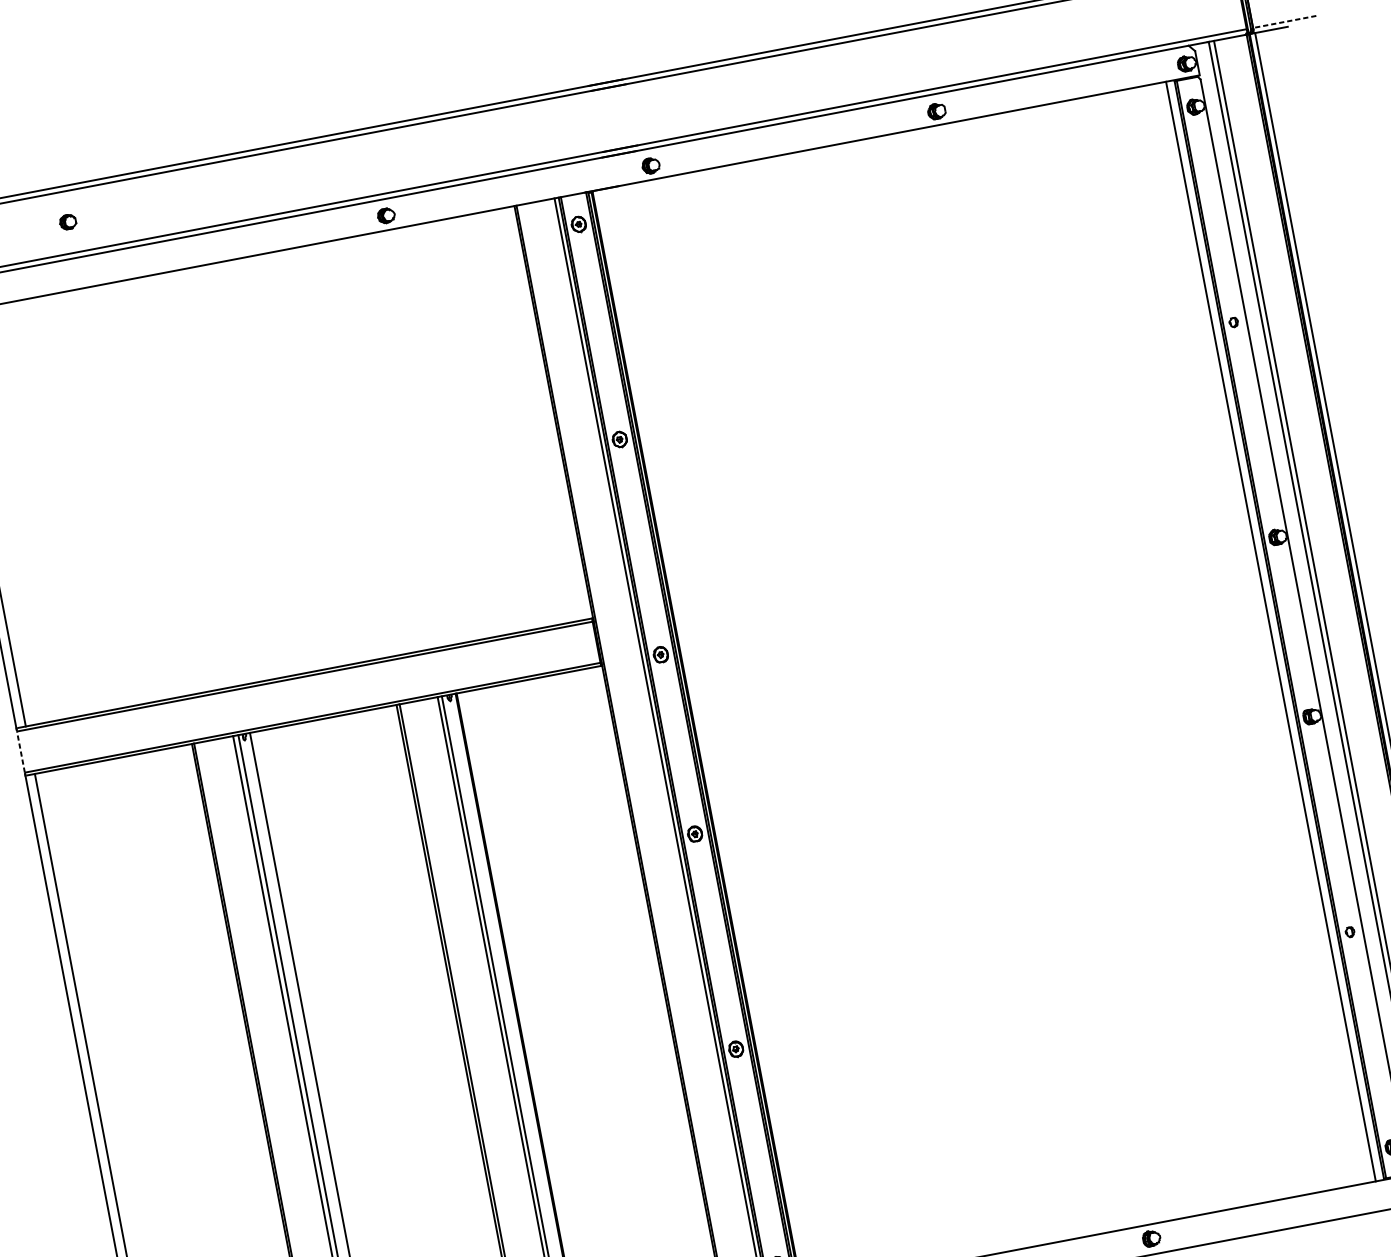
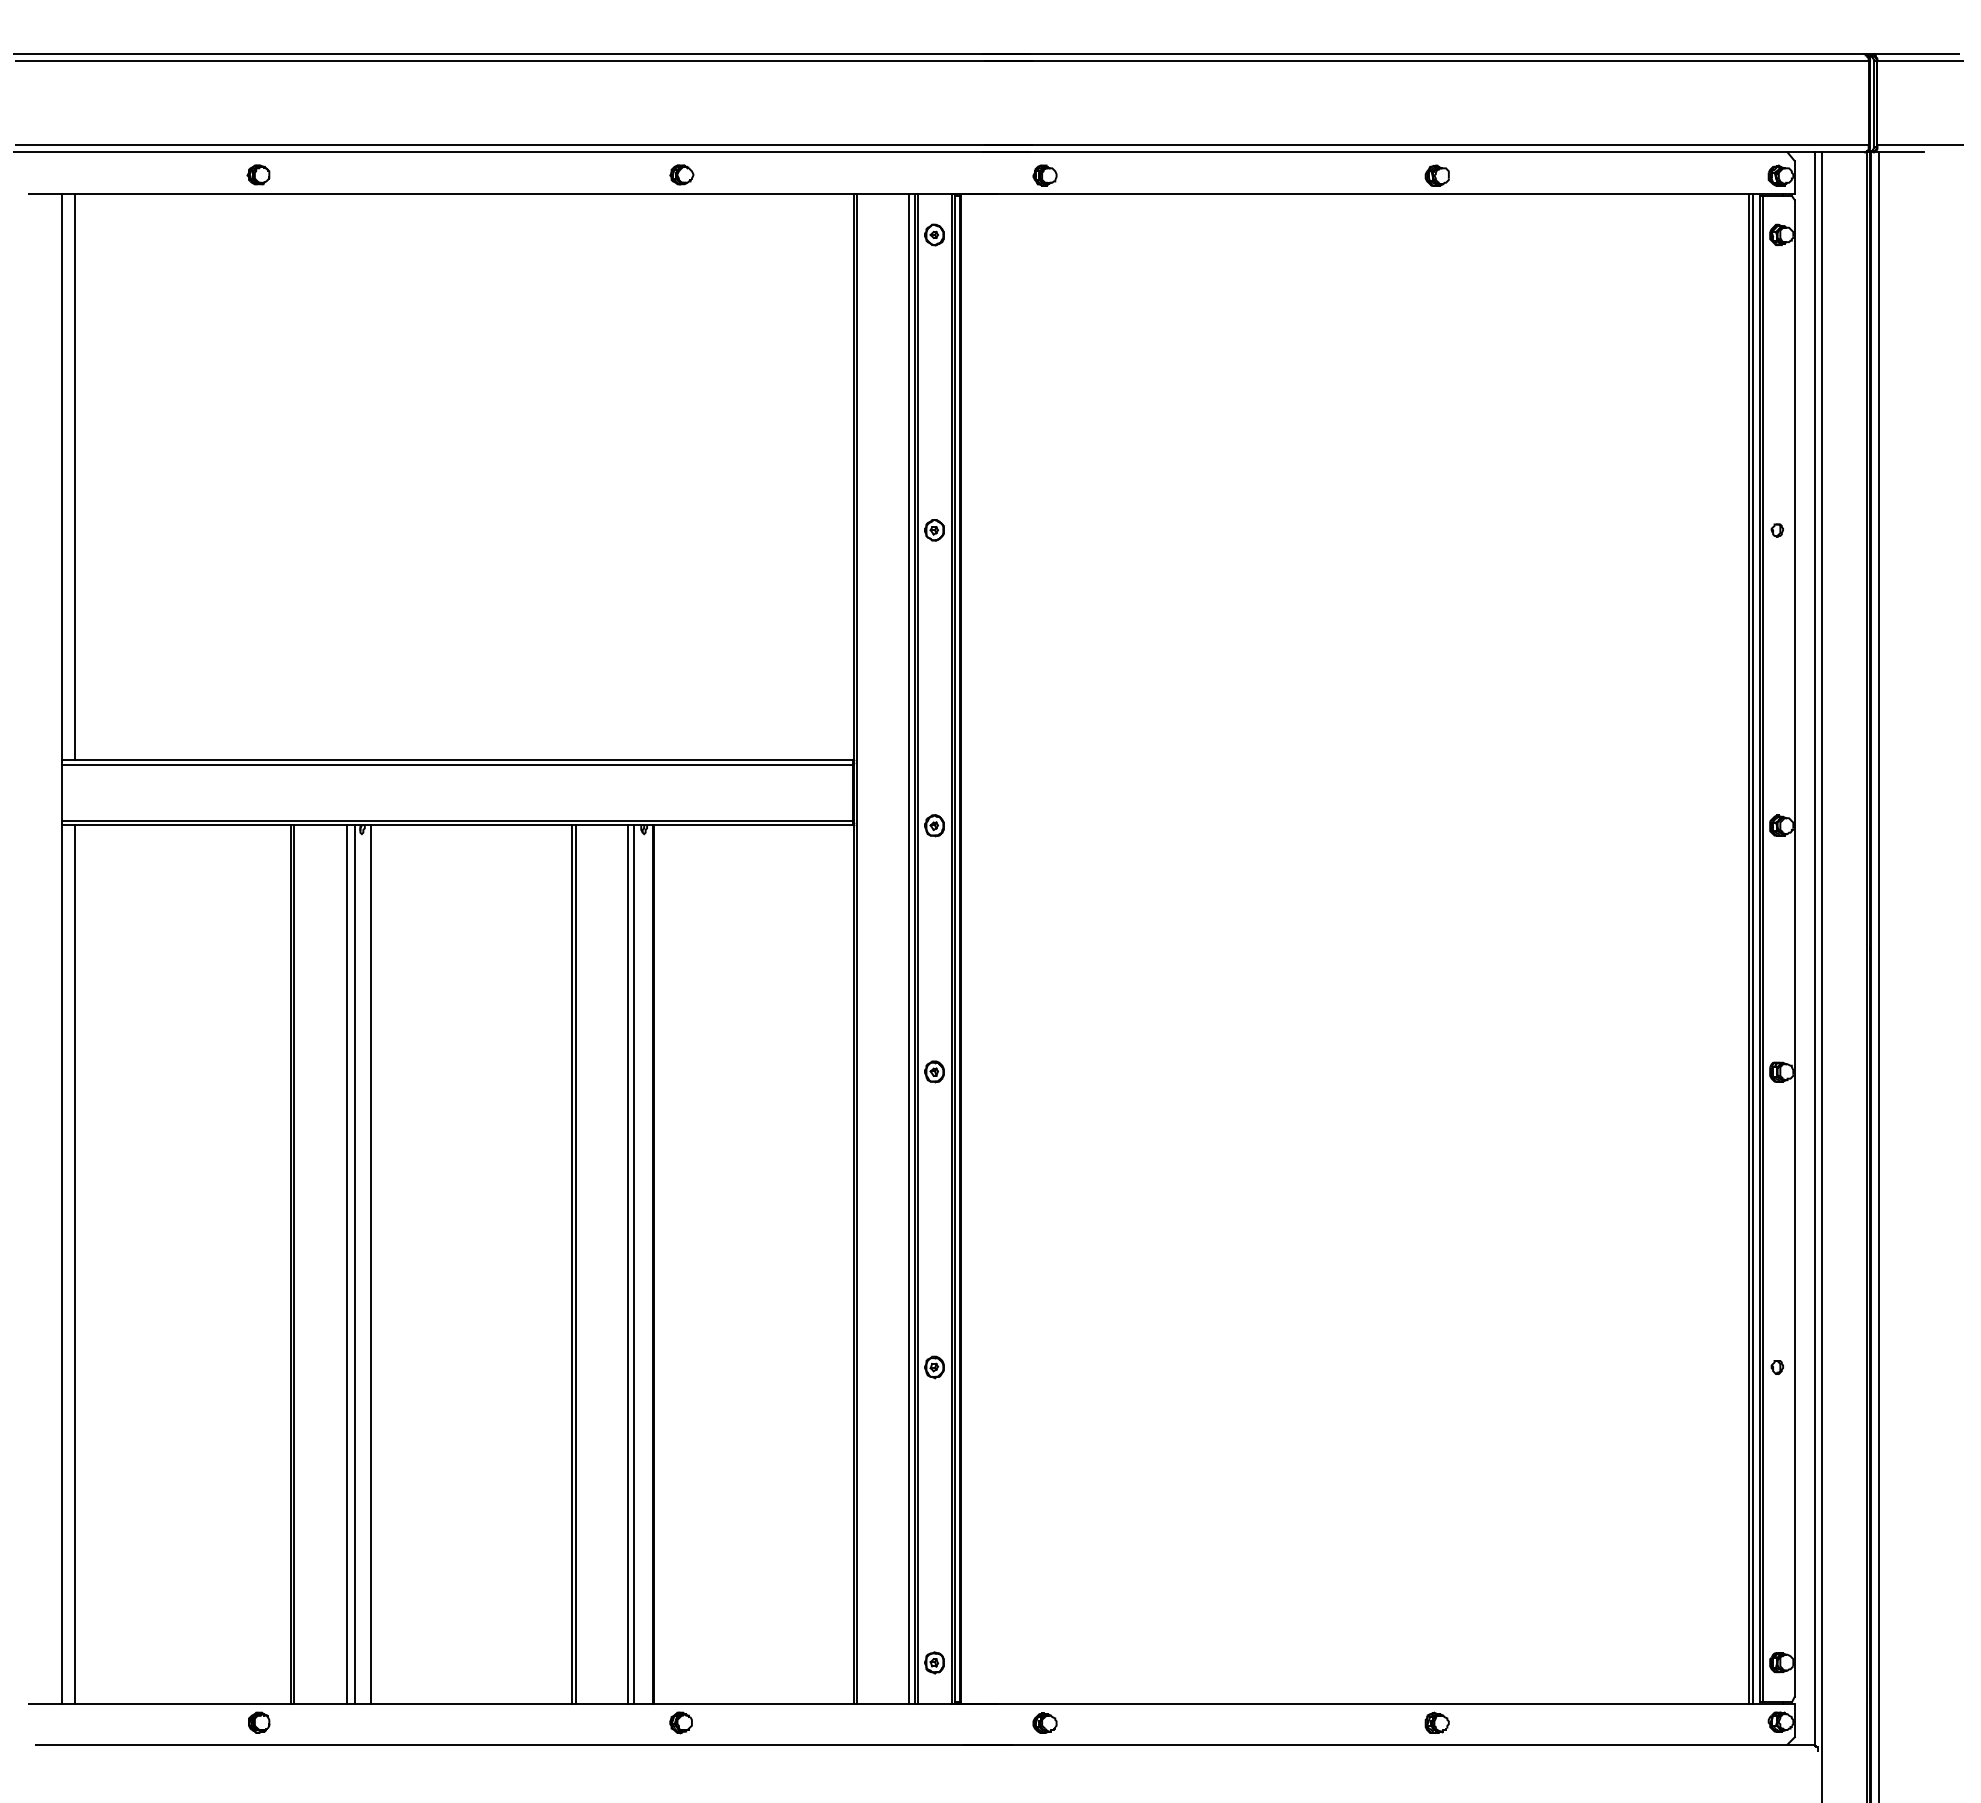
line: (1284, 22) -> (1920, 145), dashed -> solid
part: (67, 221) -> (258, 174), moved
line: (1273, 630) -> (1752, 948), added
line: (20, 751) -> (62, 792), dashed -> solid

